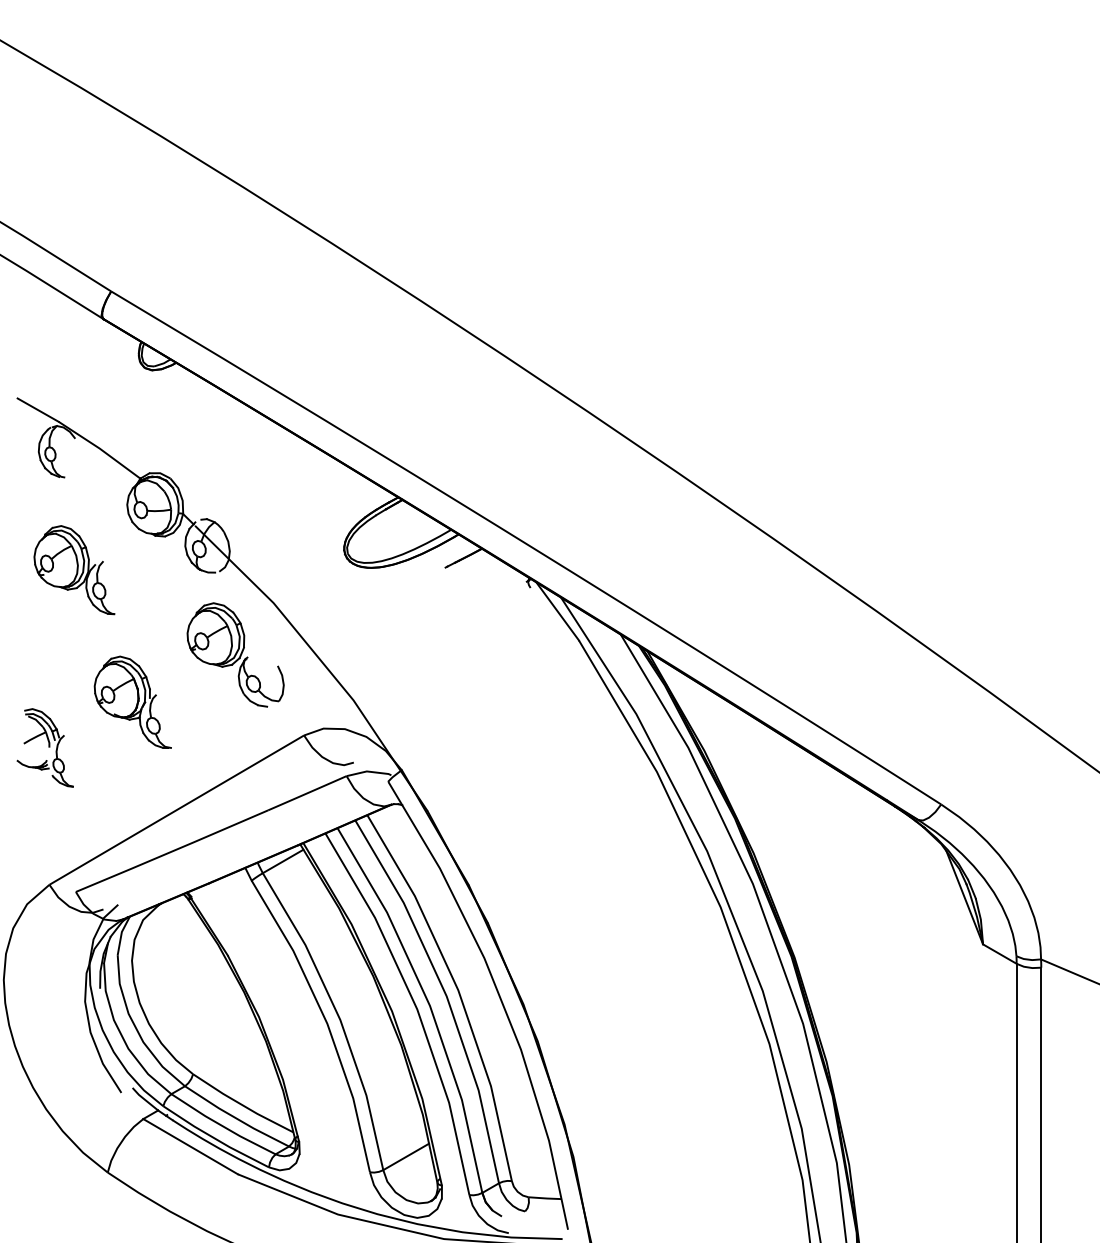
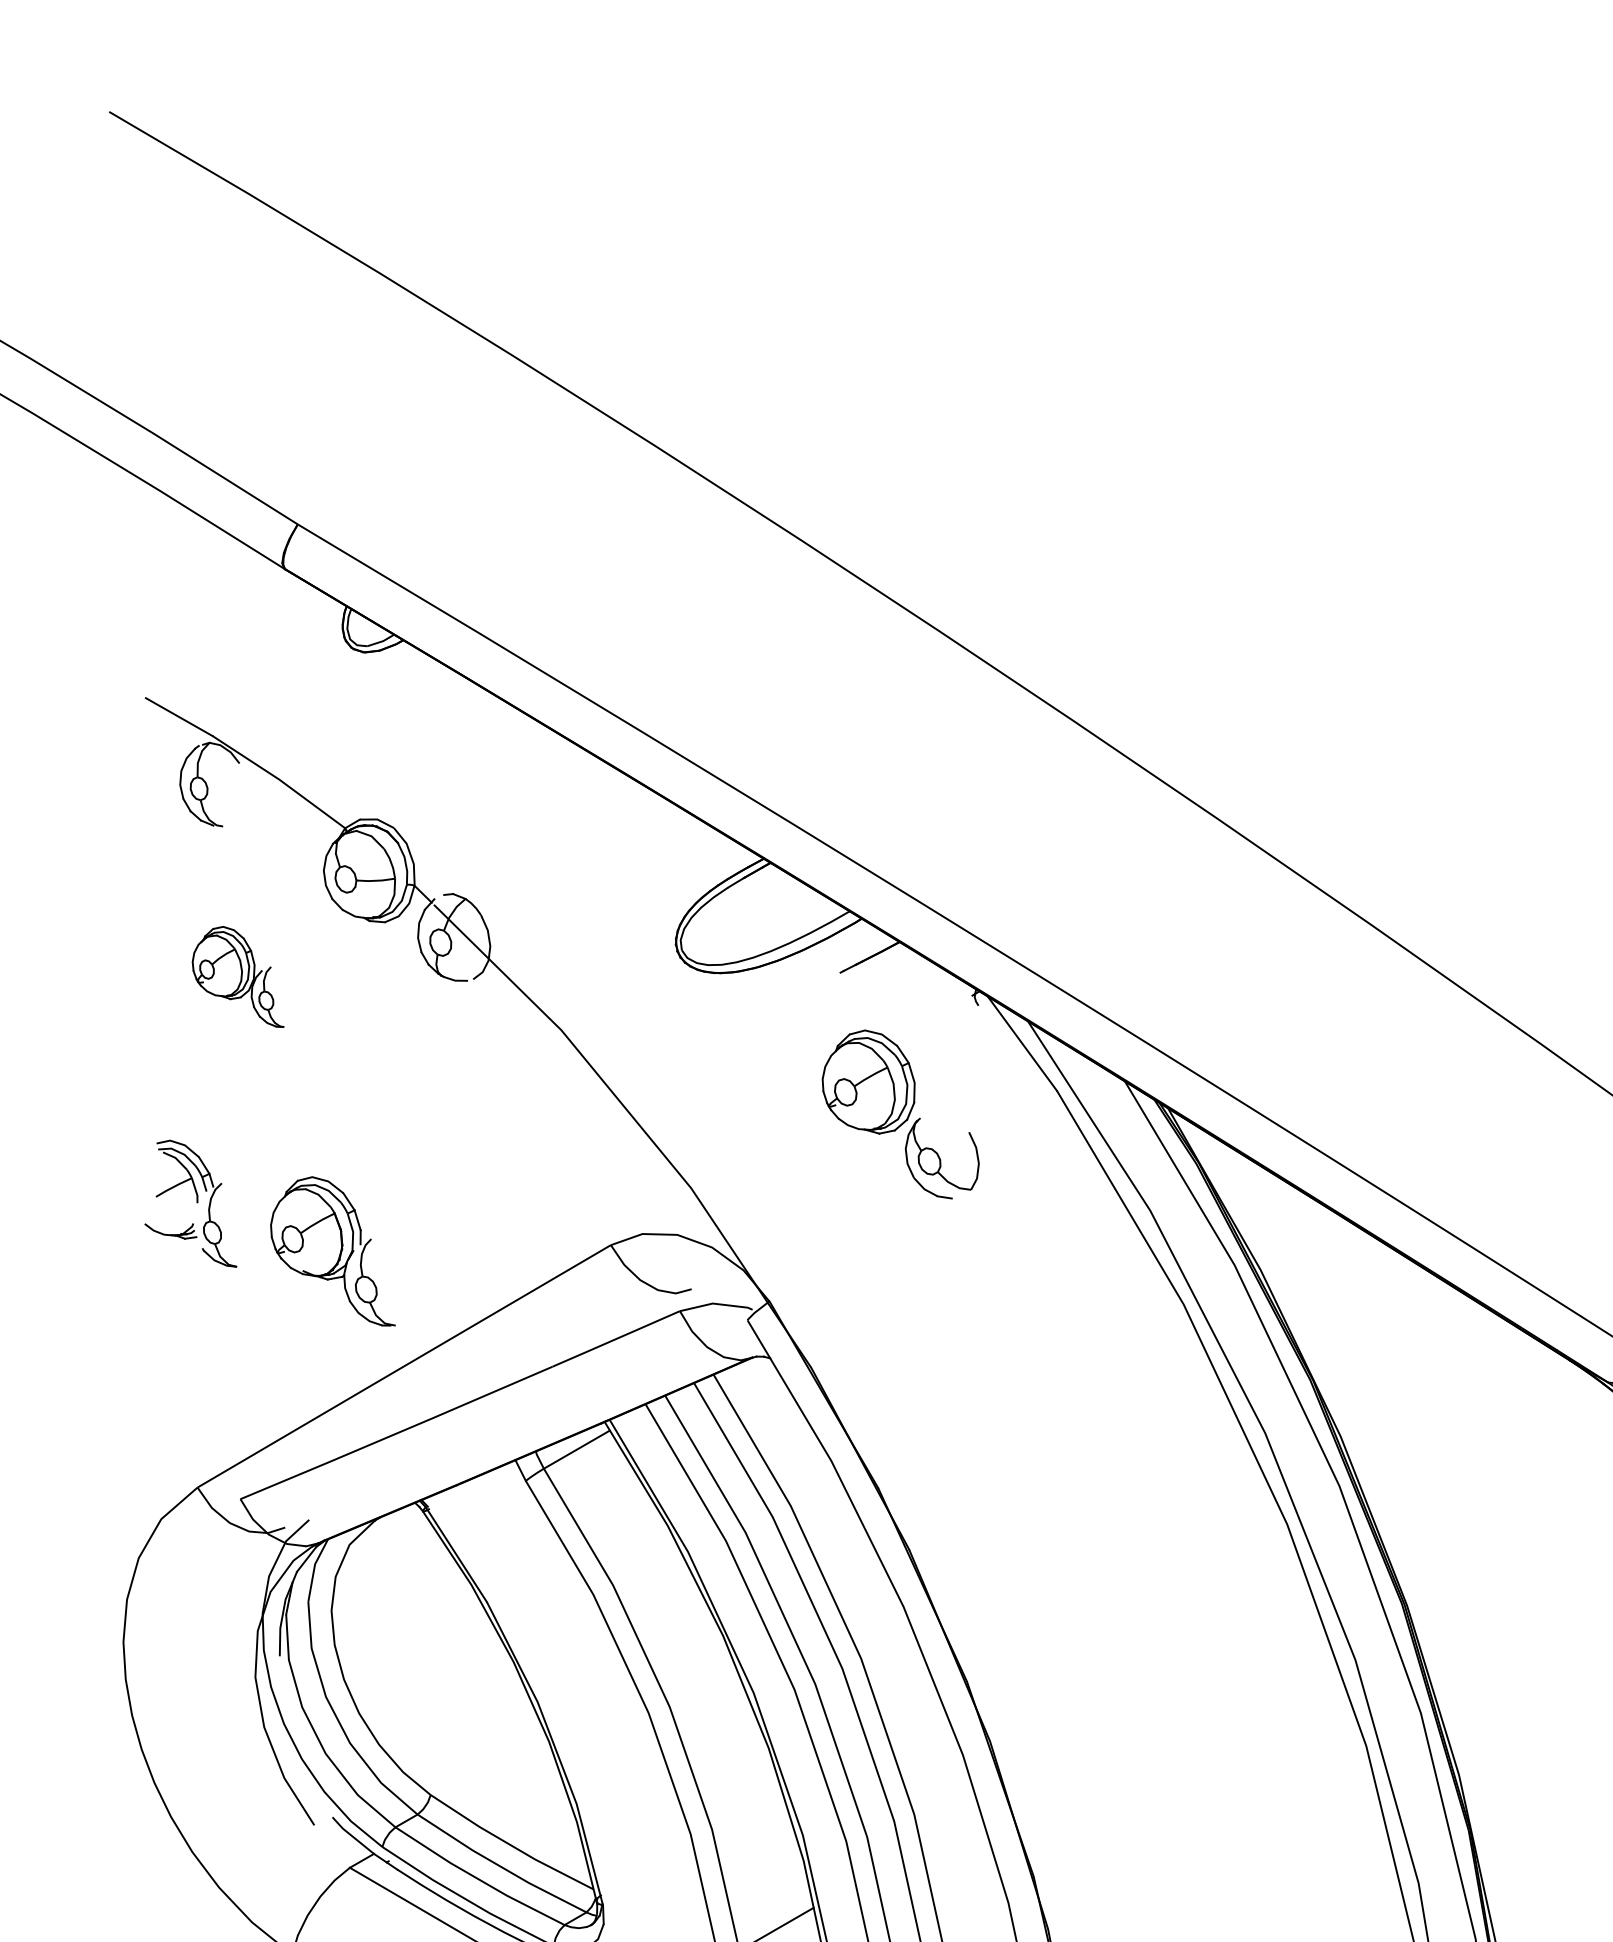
part: (74, 570) -> (238, 977), size x0.7
part: (235, 654) -> (900, 1113), moved
part: (132, 701) -> (332, 1250), moved
part: (44, 747) -> (189, 1203), moved

